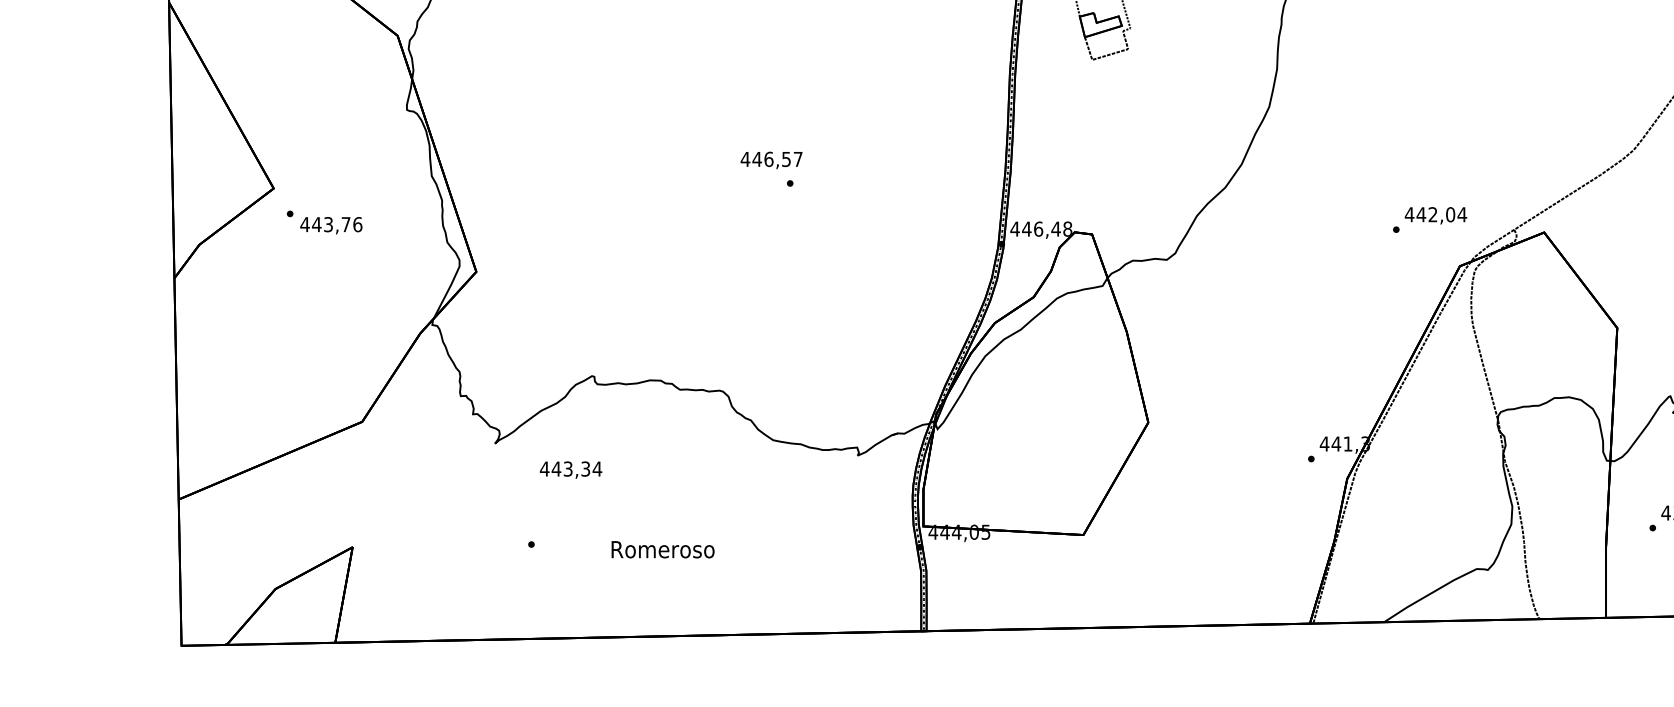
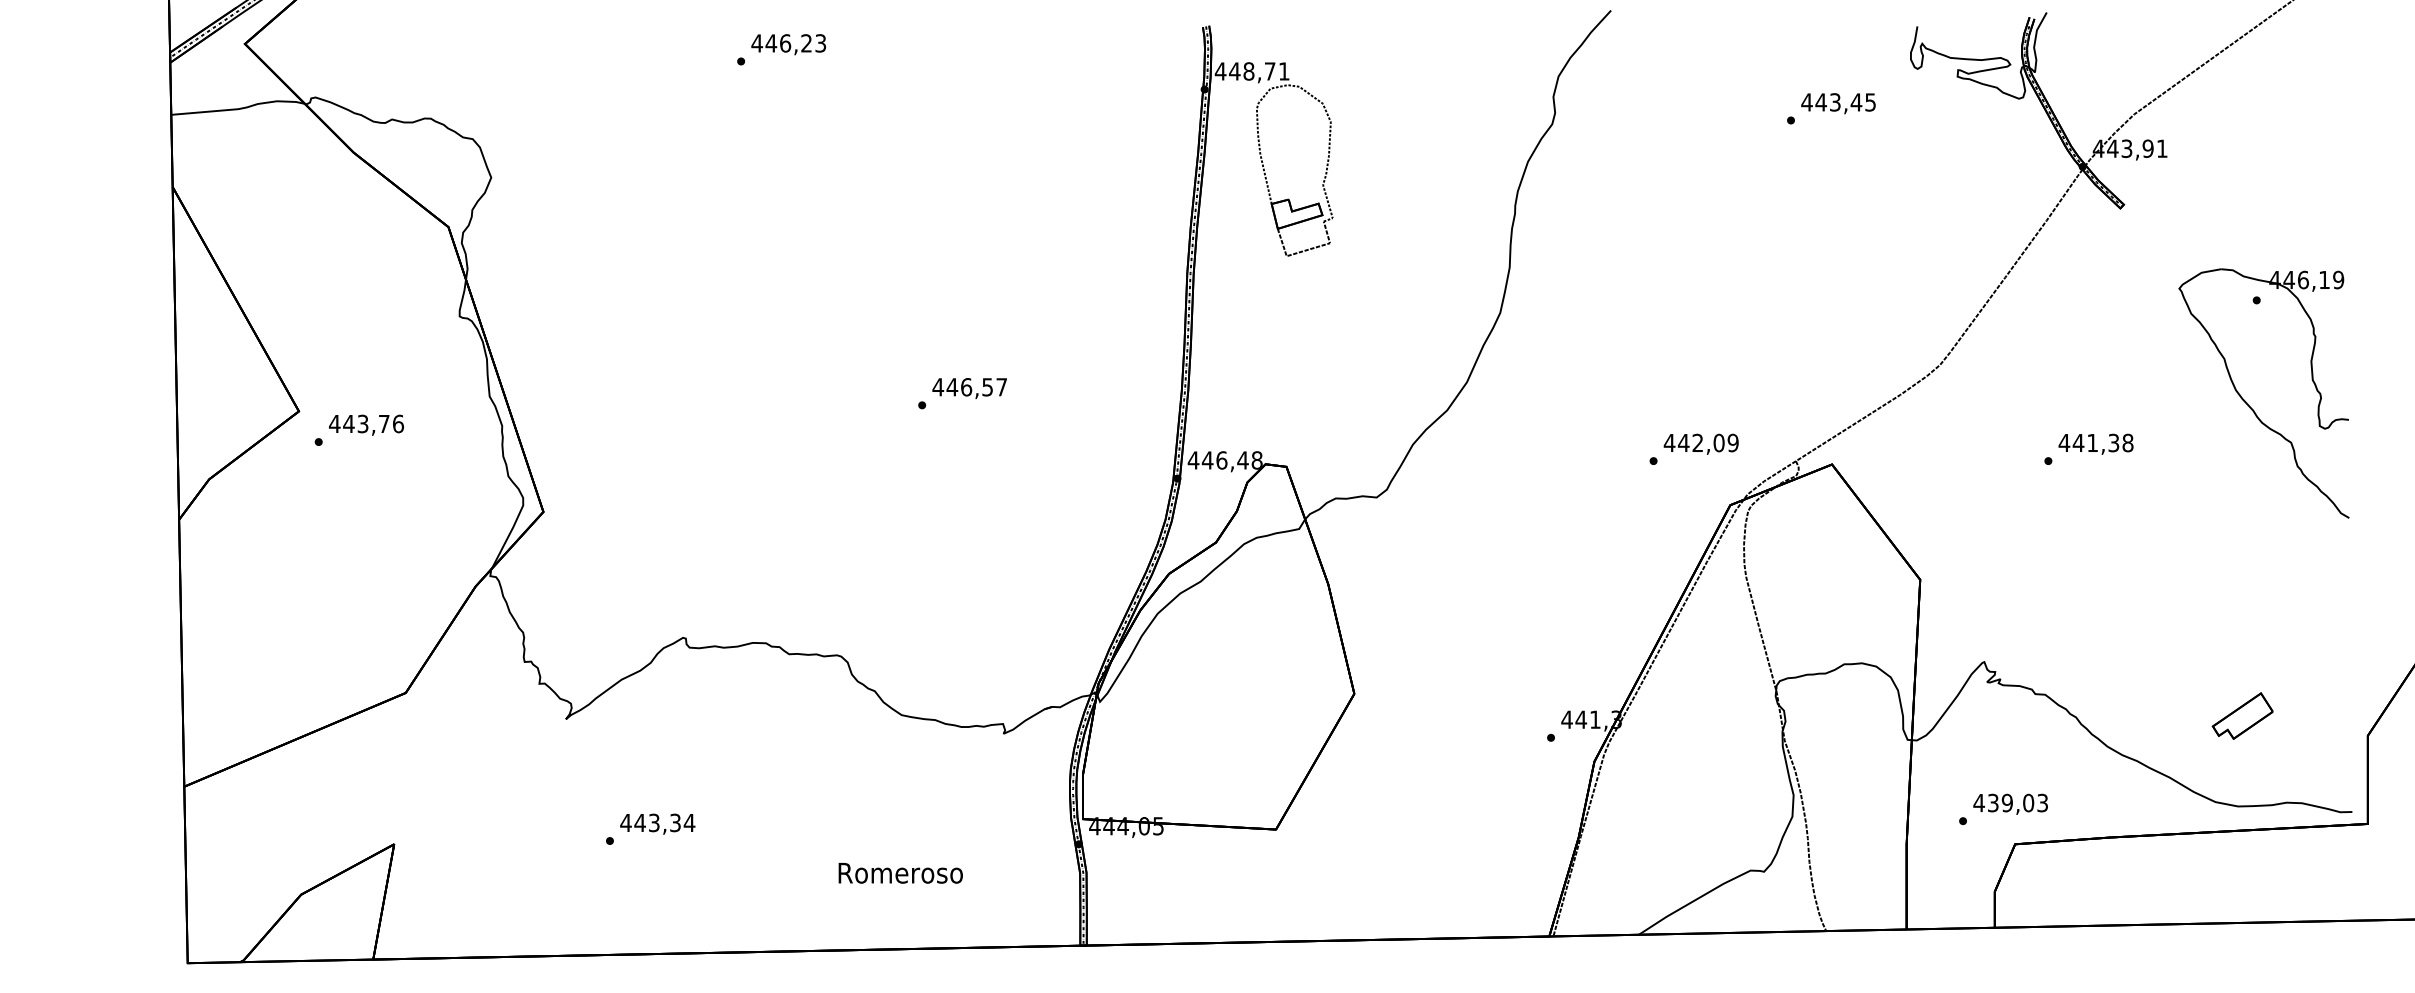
text: (771, 160) -> (969, 388), moved
text: (1462, 214) -> (1733, 442), 442,04 -> 442,09
text: (331, 225) -> (366, 424), moved
text: (570, 469) -> (657, 823), moved
text: (662, 549) -> (900, 873), moved

